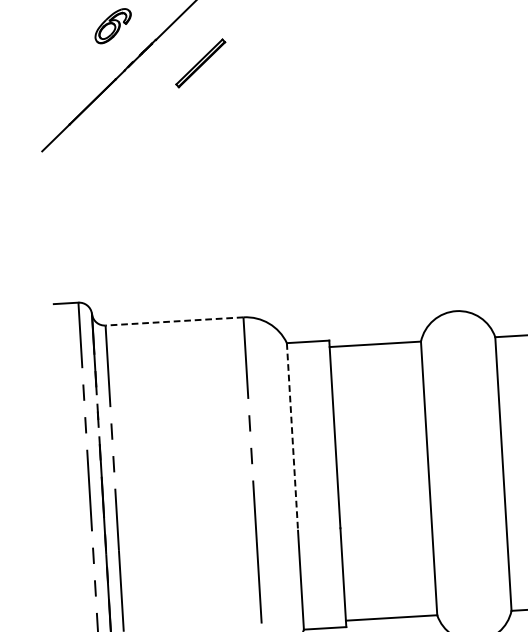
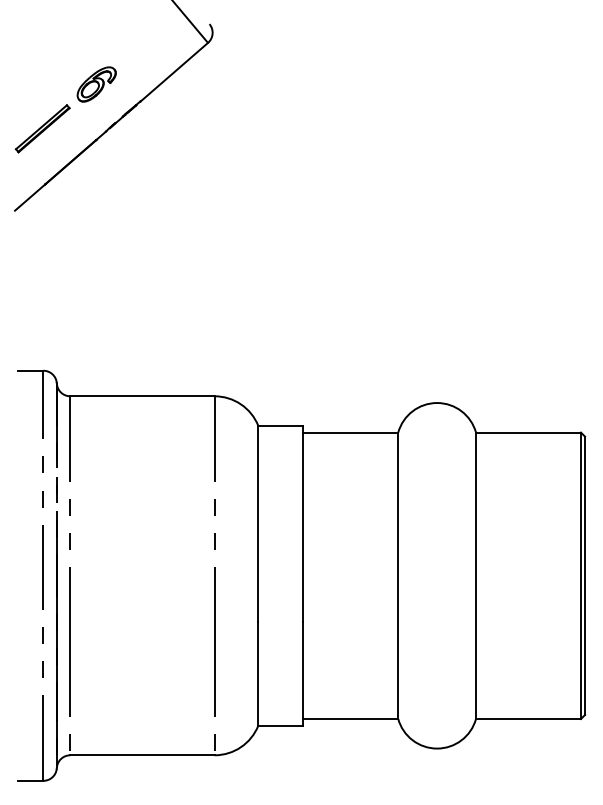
part: (200, 63) -> (42, 128), moved
line: (173, 321) -> (141, 396), dashed -> solid
line: (292, 437) -> (258, 524), dashed -> solid

